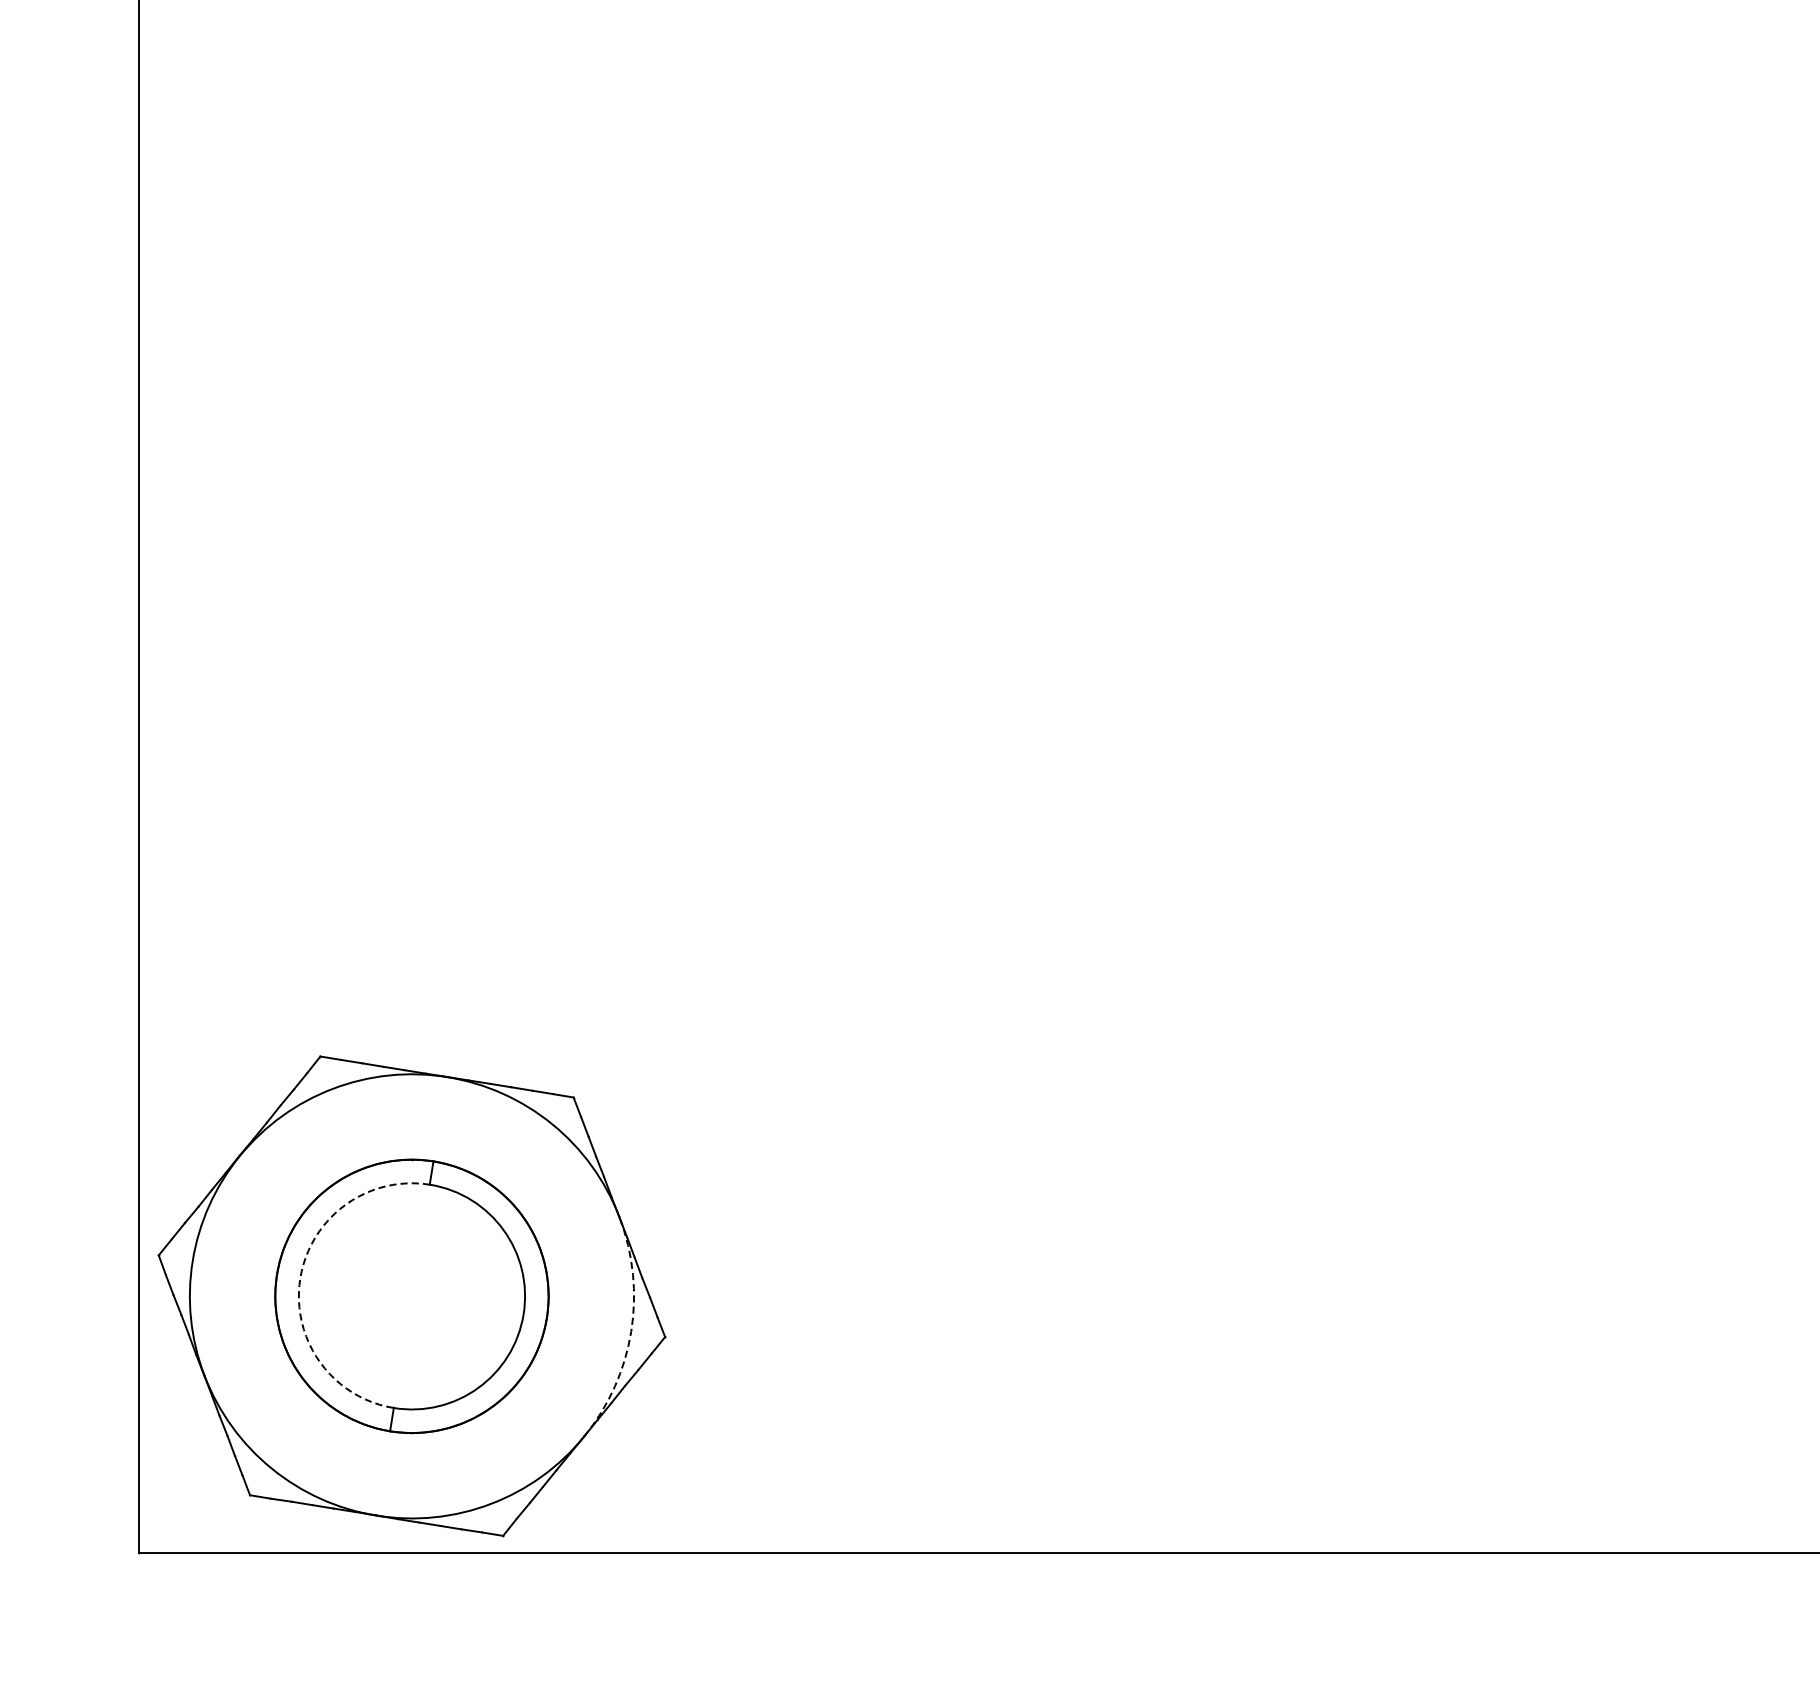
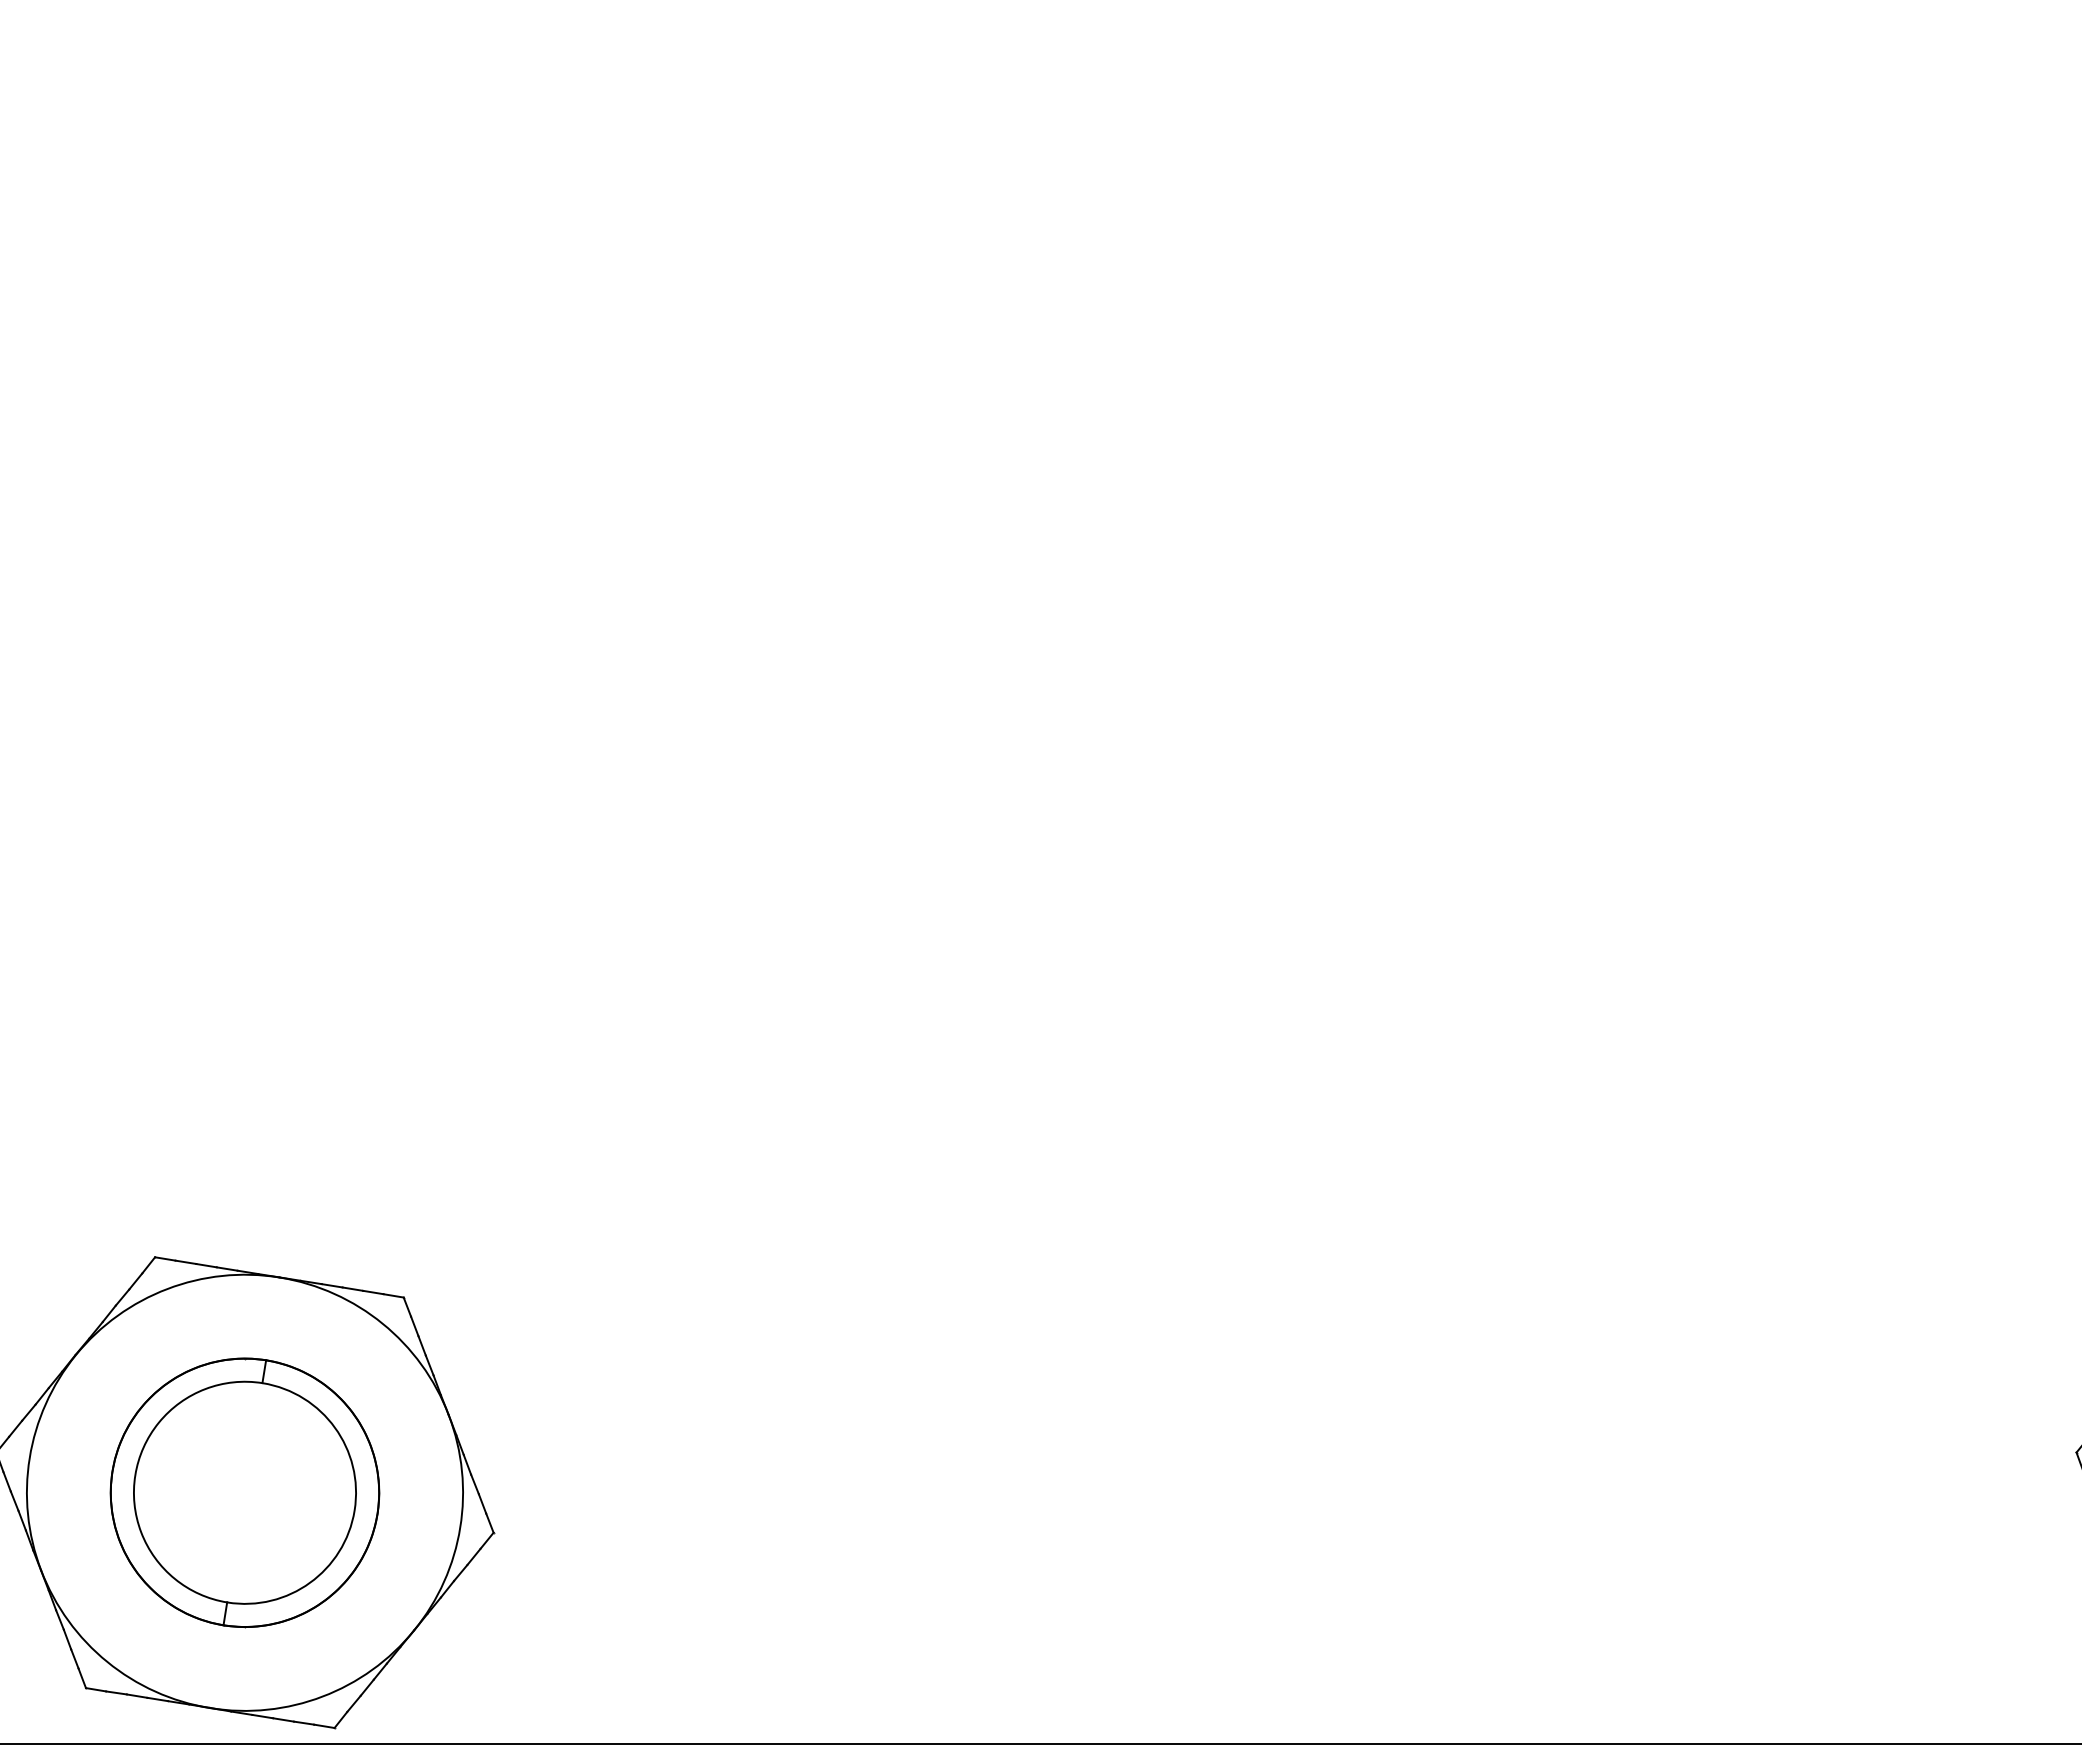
arc: (300, 1278) -> (135, 1475), dashed -> solid
arc: (631, 1331) -> (460, 1527), dashed -> solid

